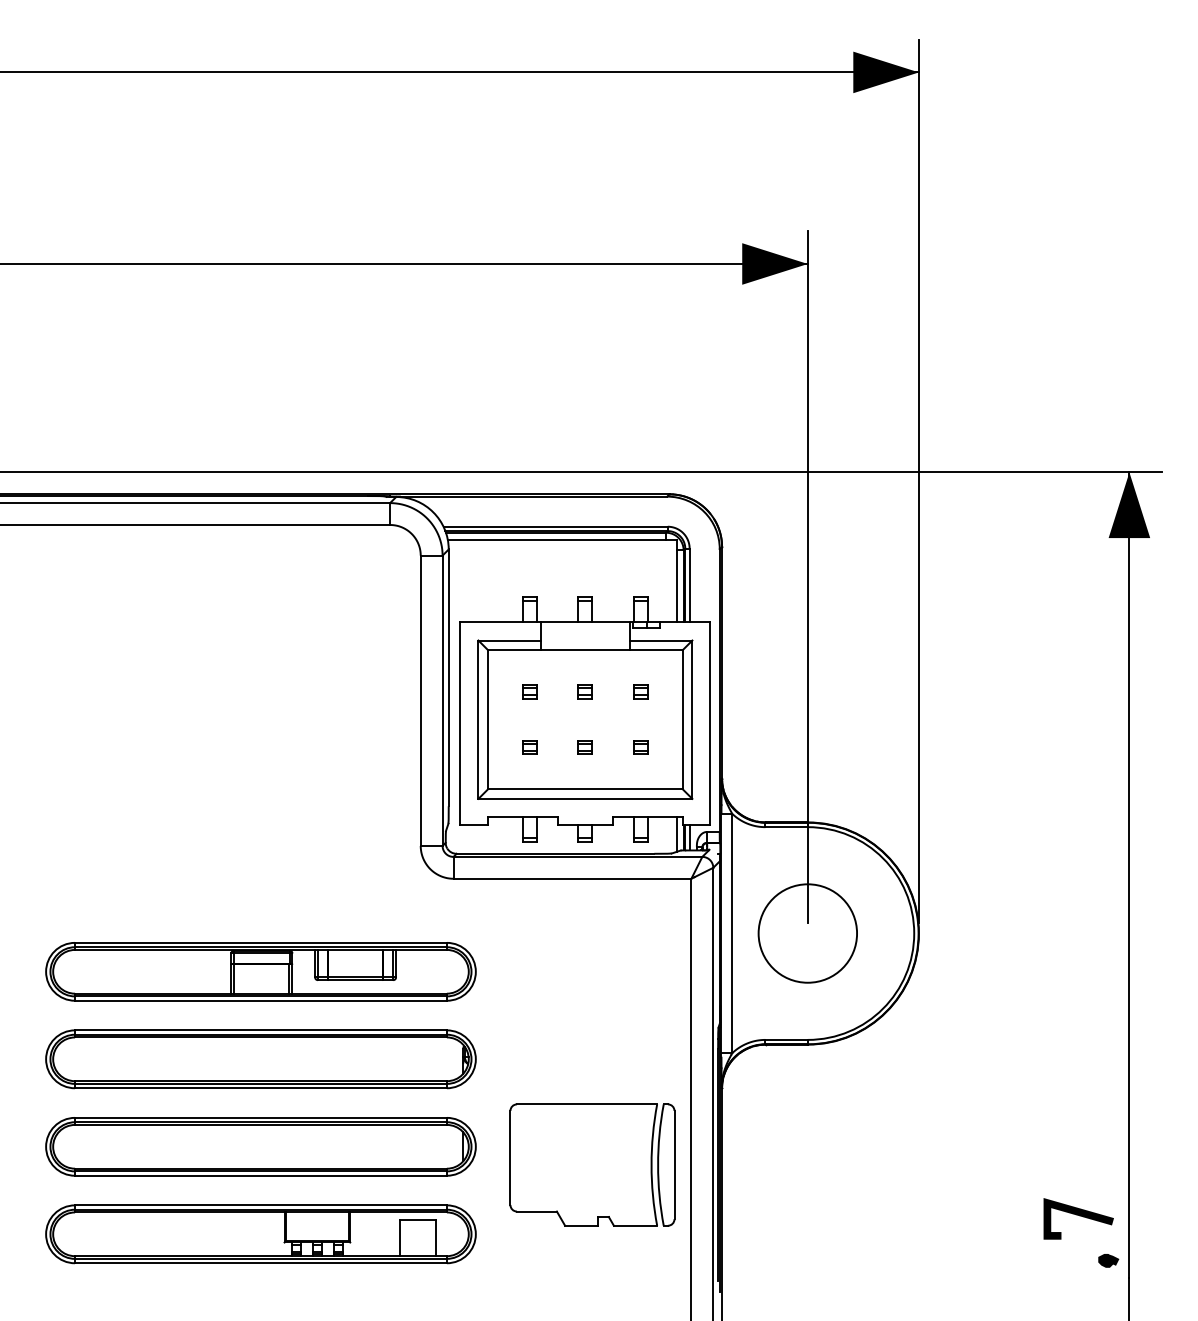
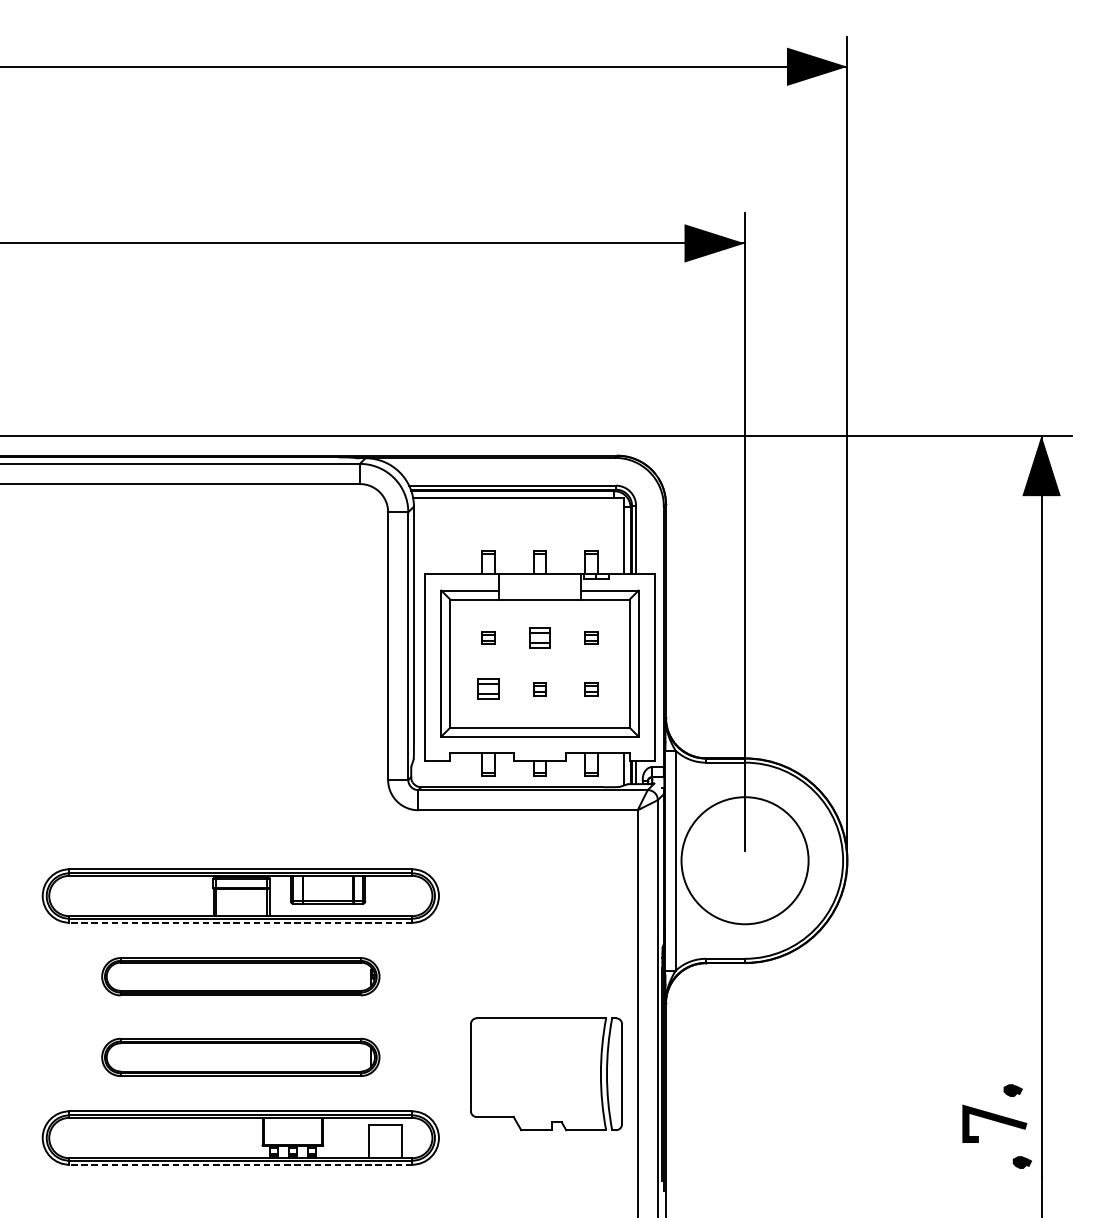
part: (584, 691) -> (539, 637), size x1.6
part: (529, 747) -> (488, 689), size x1.6
circle: (807, 933) -> (744, 860), size x1.4
line: (260, 1000) -> (240, 922), solid -> dashed
part: (260, 1059) -> (240, 976), size x0.7
part: (260, 1146) -> (240, 1057), size x0.7
part: (1098, 1182) -> (1013, 1090), added
line: (260, 1263) -> (240, 1164), solid -> dashed

